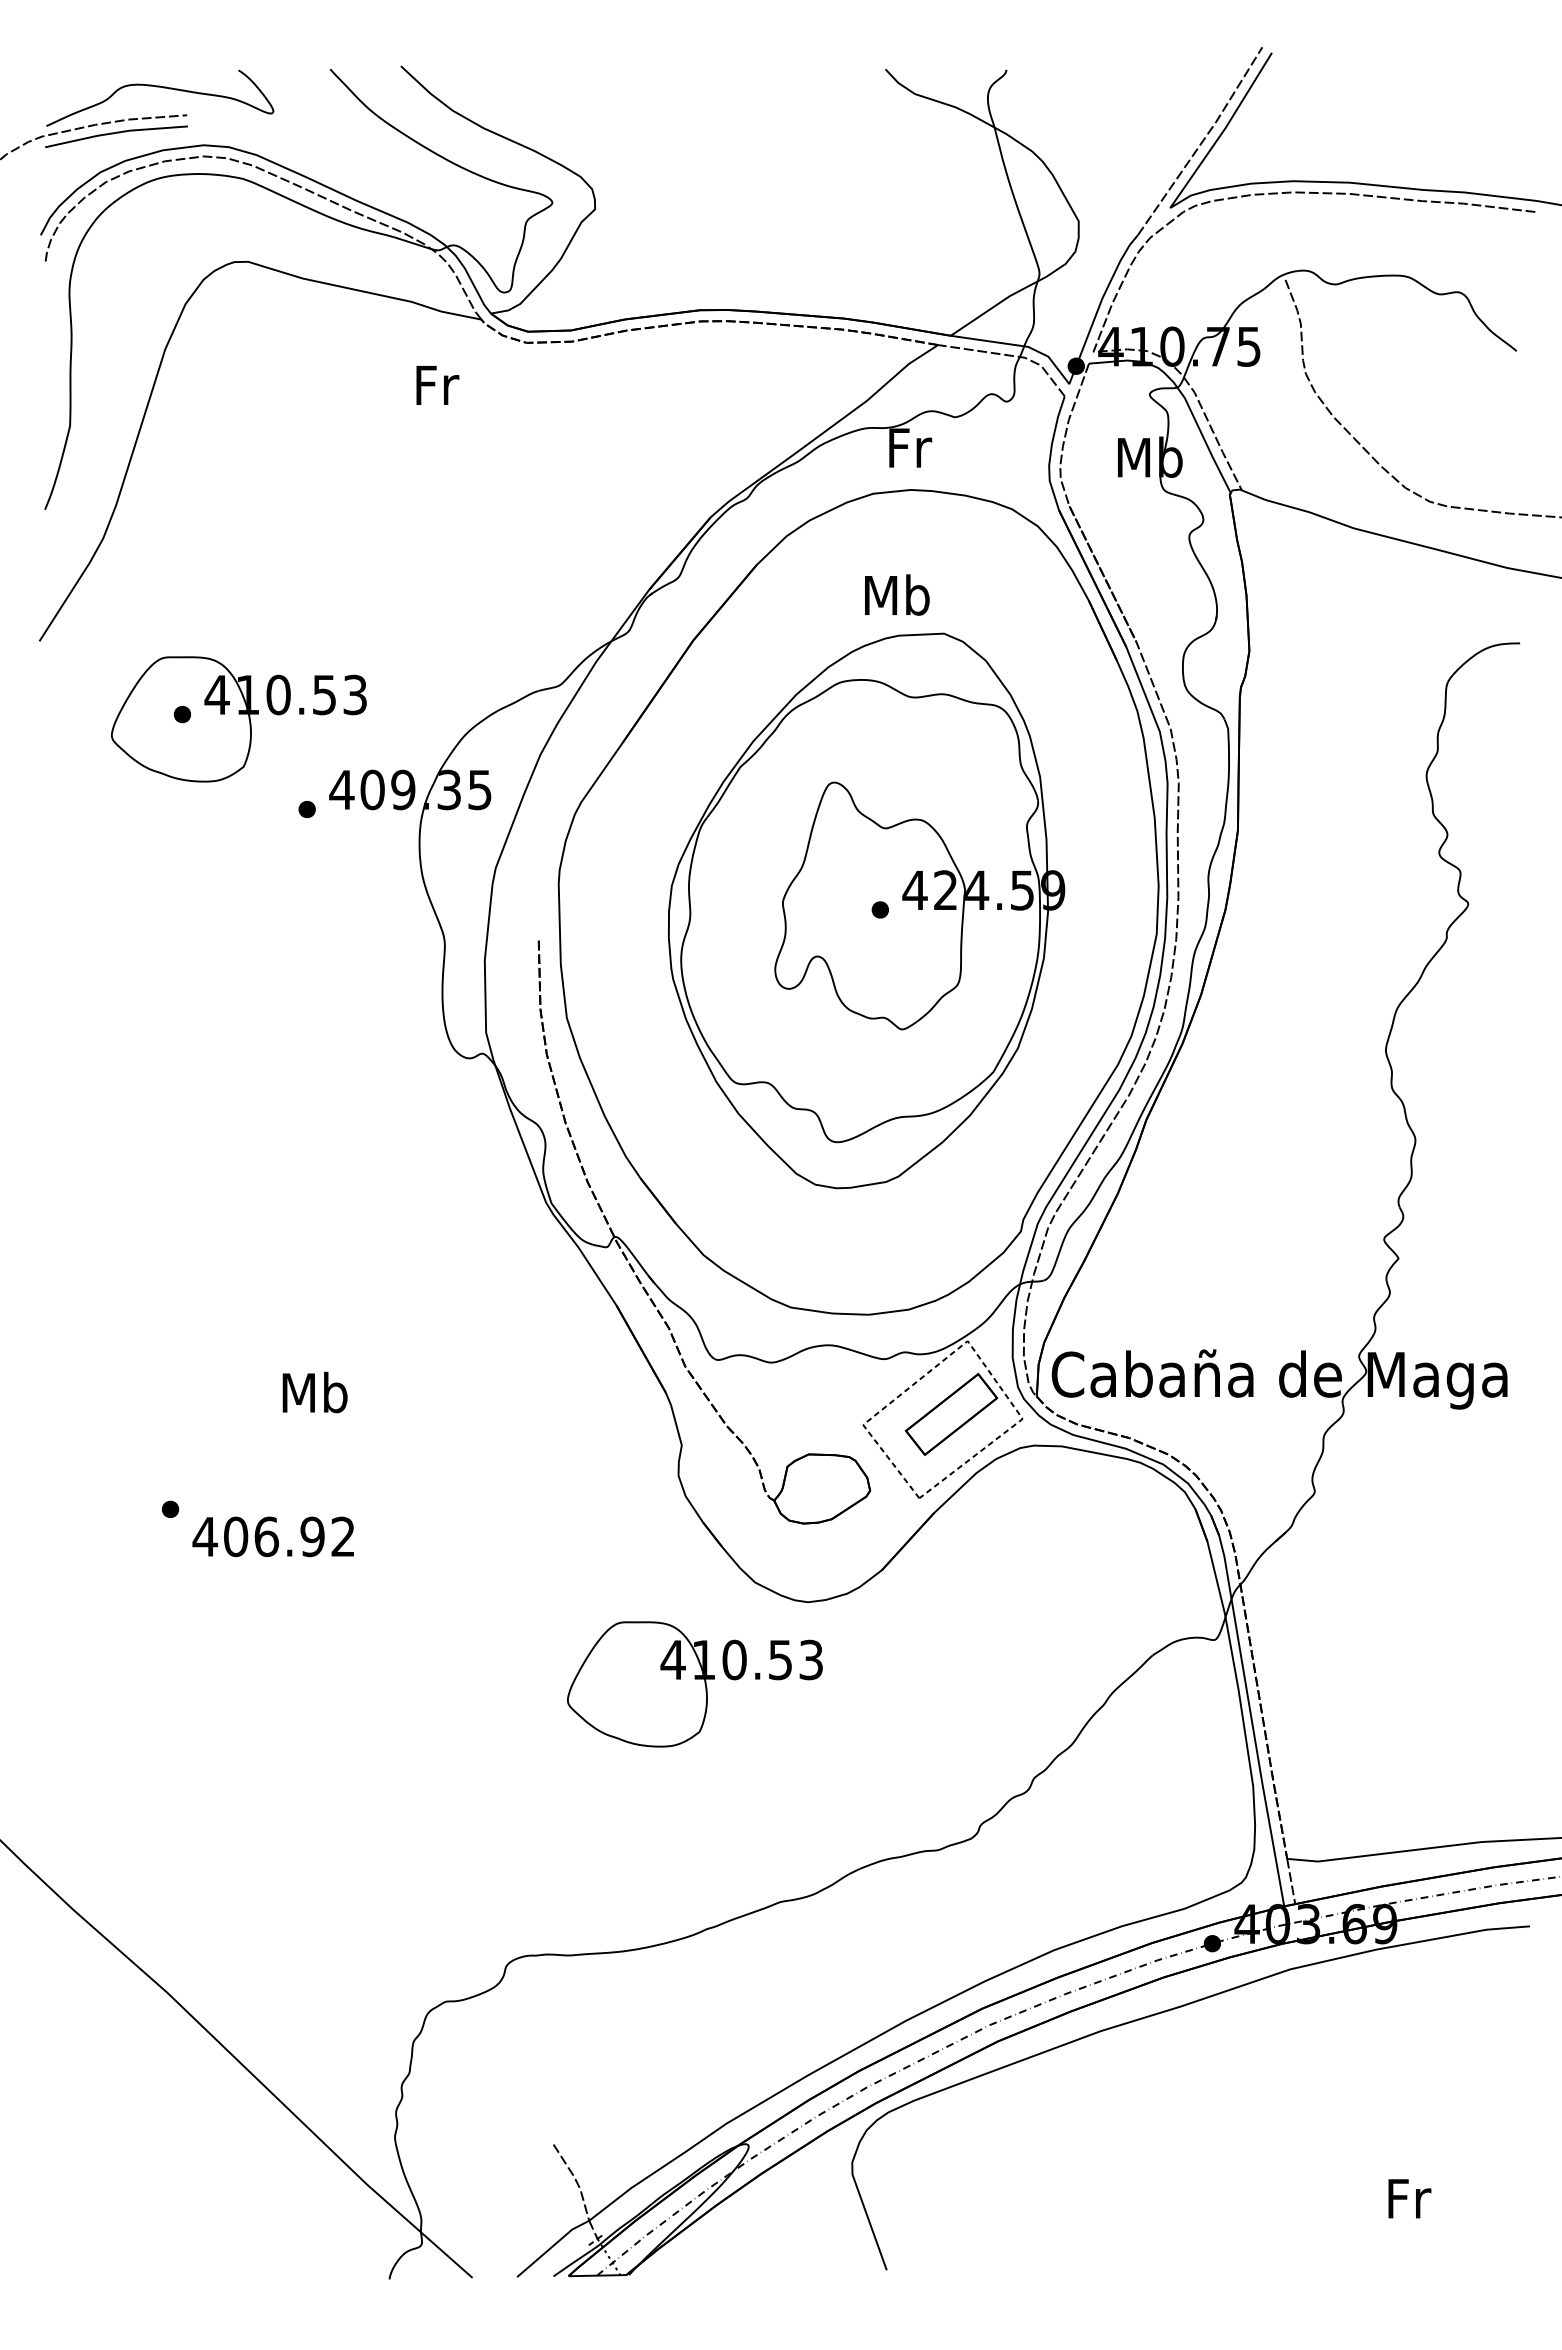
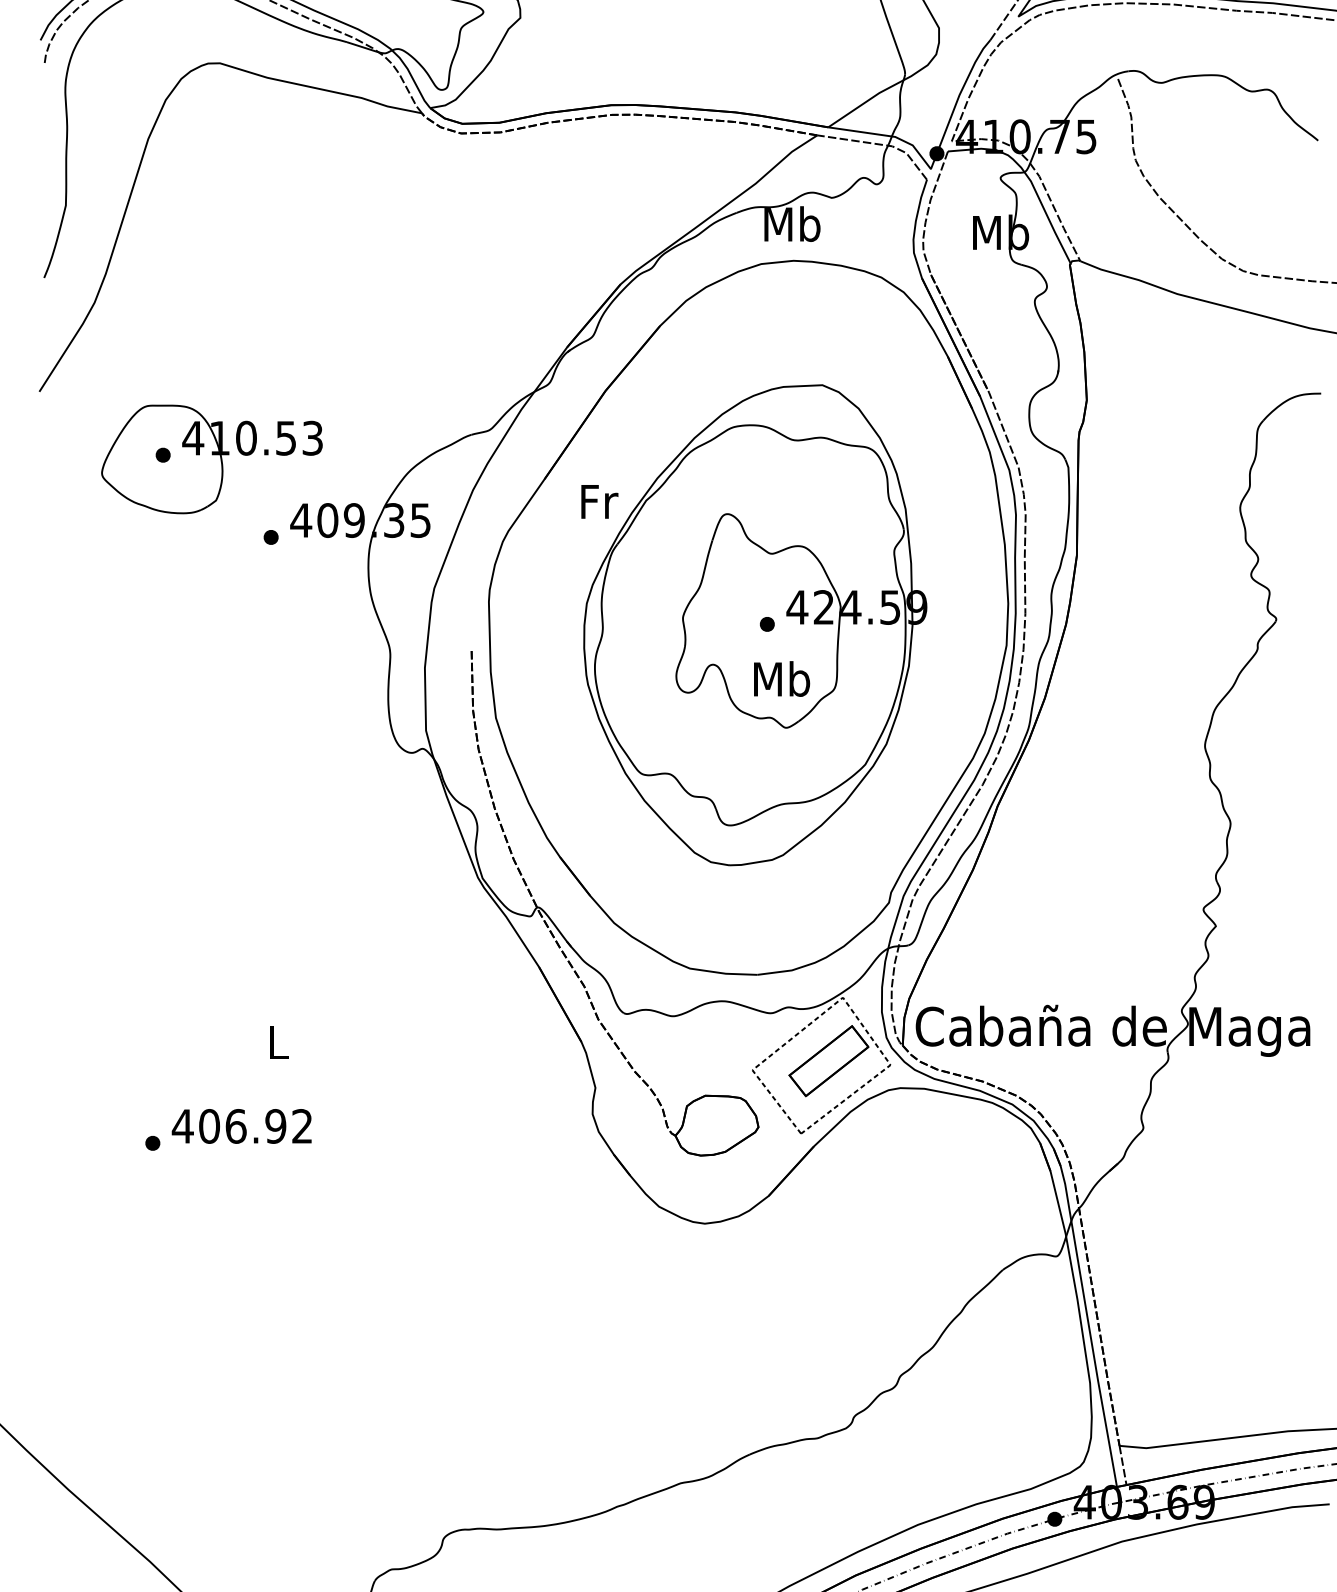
text: (437, 385) -> (599, 501), moved
text: (909, 447) -> (792, 224), Fr -> Mb
text: (897, 594) -> (782, 678), moved
text: (314, 1392) -> (277, 1042), Mb -> L
text: (272, 1536) -> (241, 1126), moved
part: (694, 1684) -> (606, 1294), removed

